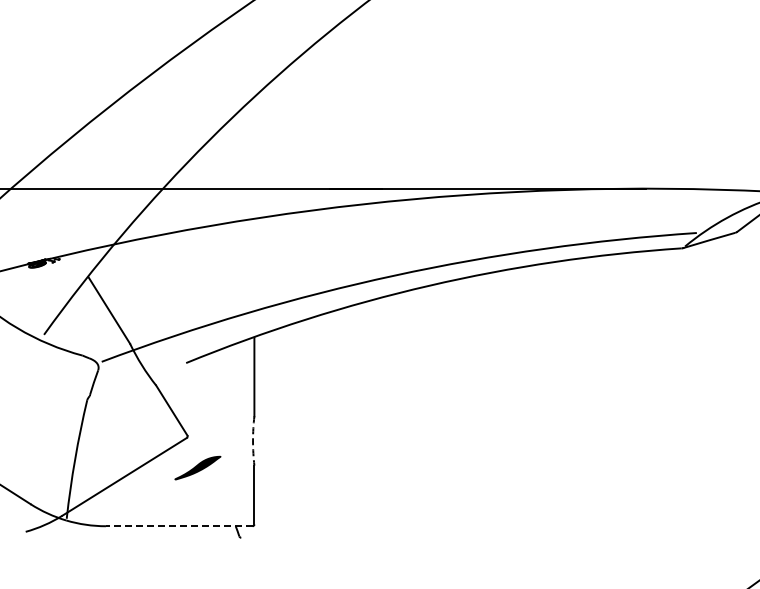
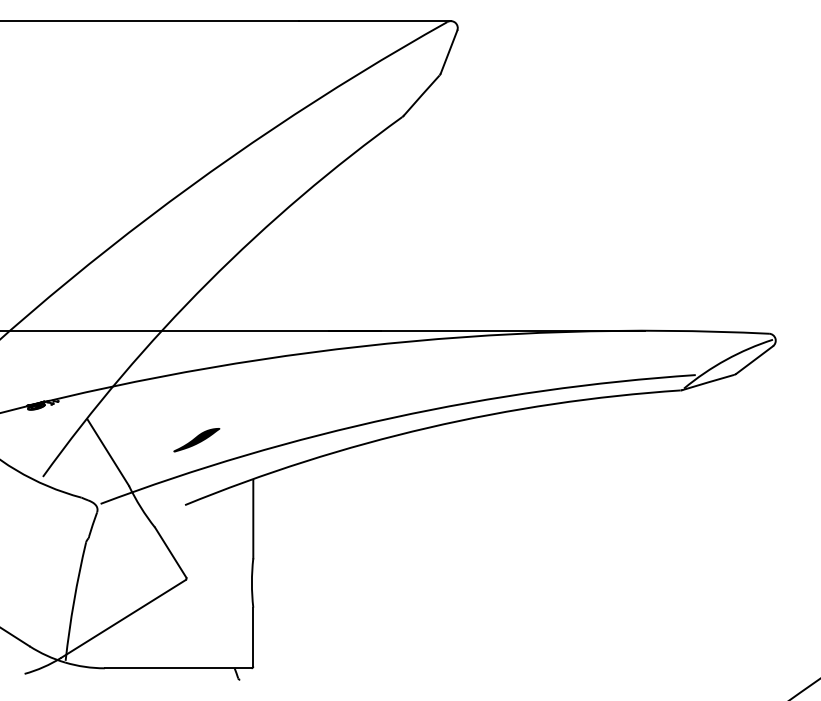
arc: (252, 441) -> (251, 583), dashed -> solid
part: (197, 468) -> (196, 440), moved
line: (178, 526) -> (177, 668), dashed -> solid

